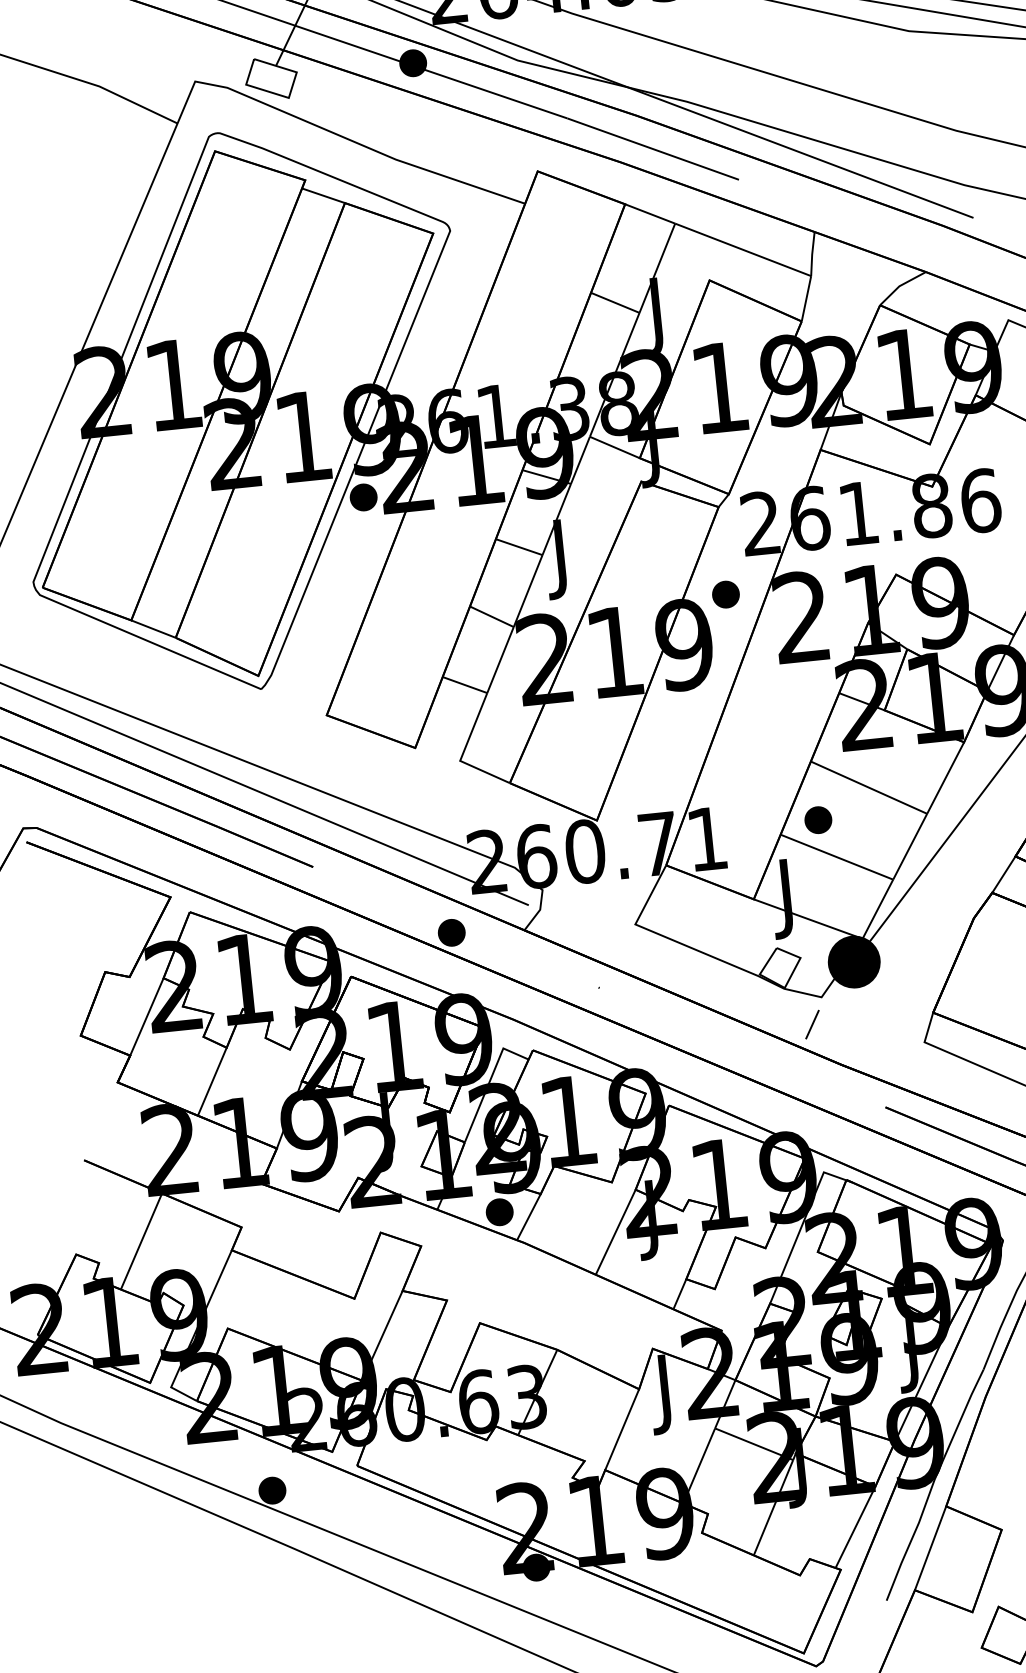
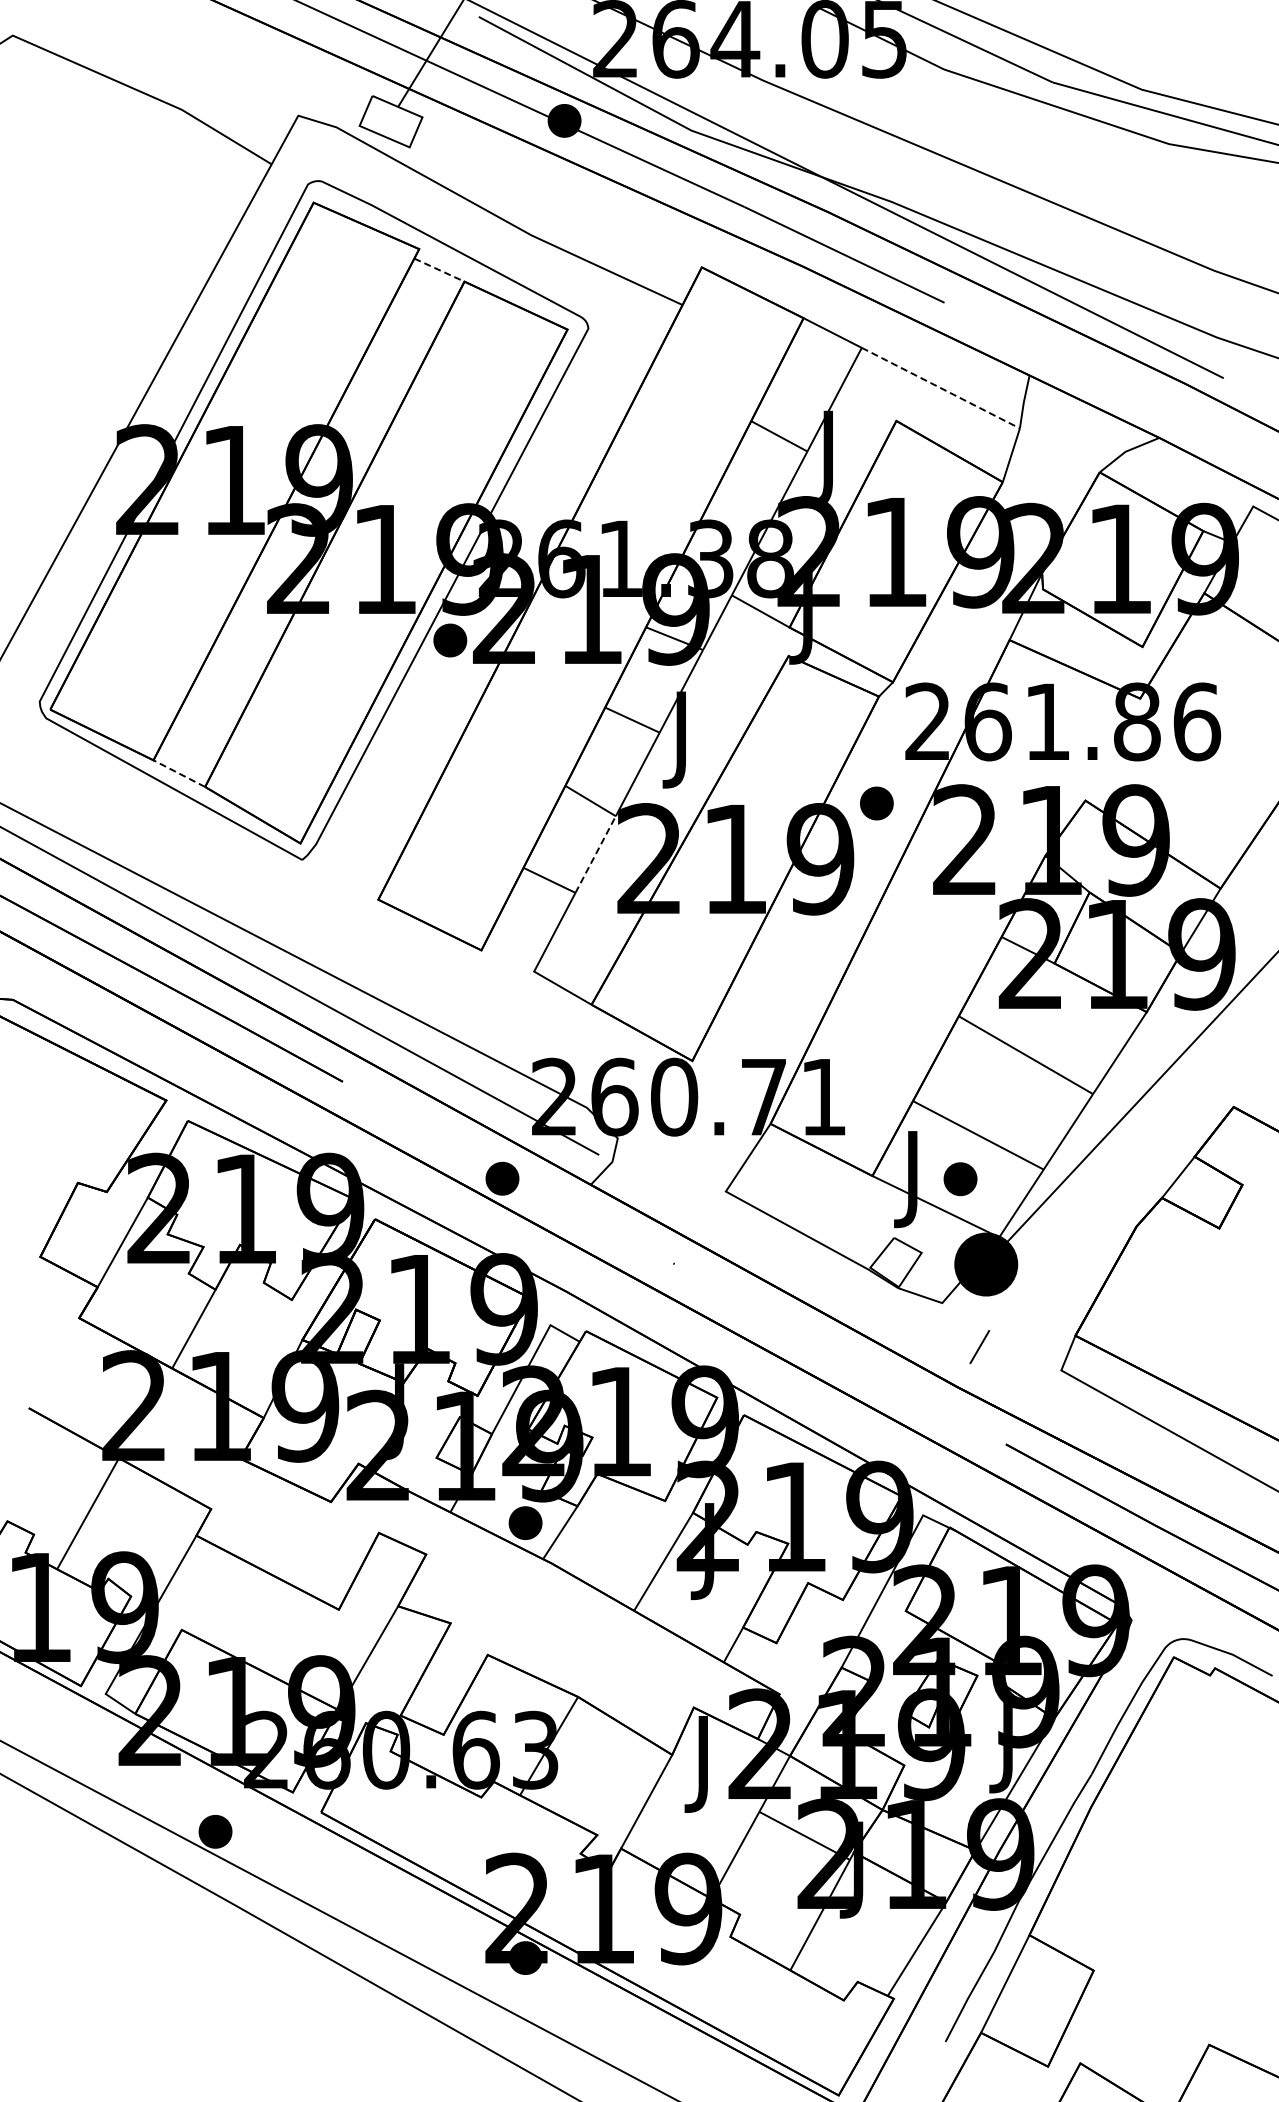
line: (323, 196) -> (439, 270), solid -> dashed
line: (742, 250) -> (940, 388), solid -> dashed
line: (152, 629) -> (178, 773), solid -> dashed
line: (500, 660) -> (595, 854), solid -> dashed
part: (818, 820) -> (960, 1179), moved
line: (812, 1025) -> (979, 1347), moved

